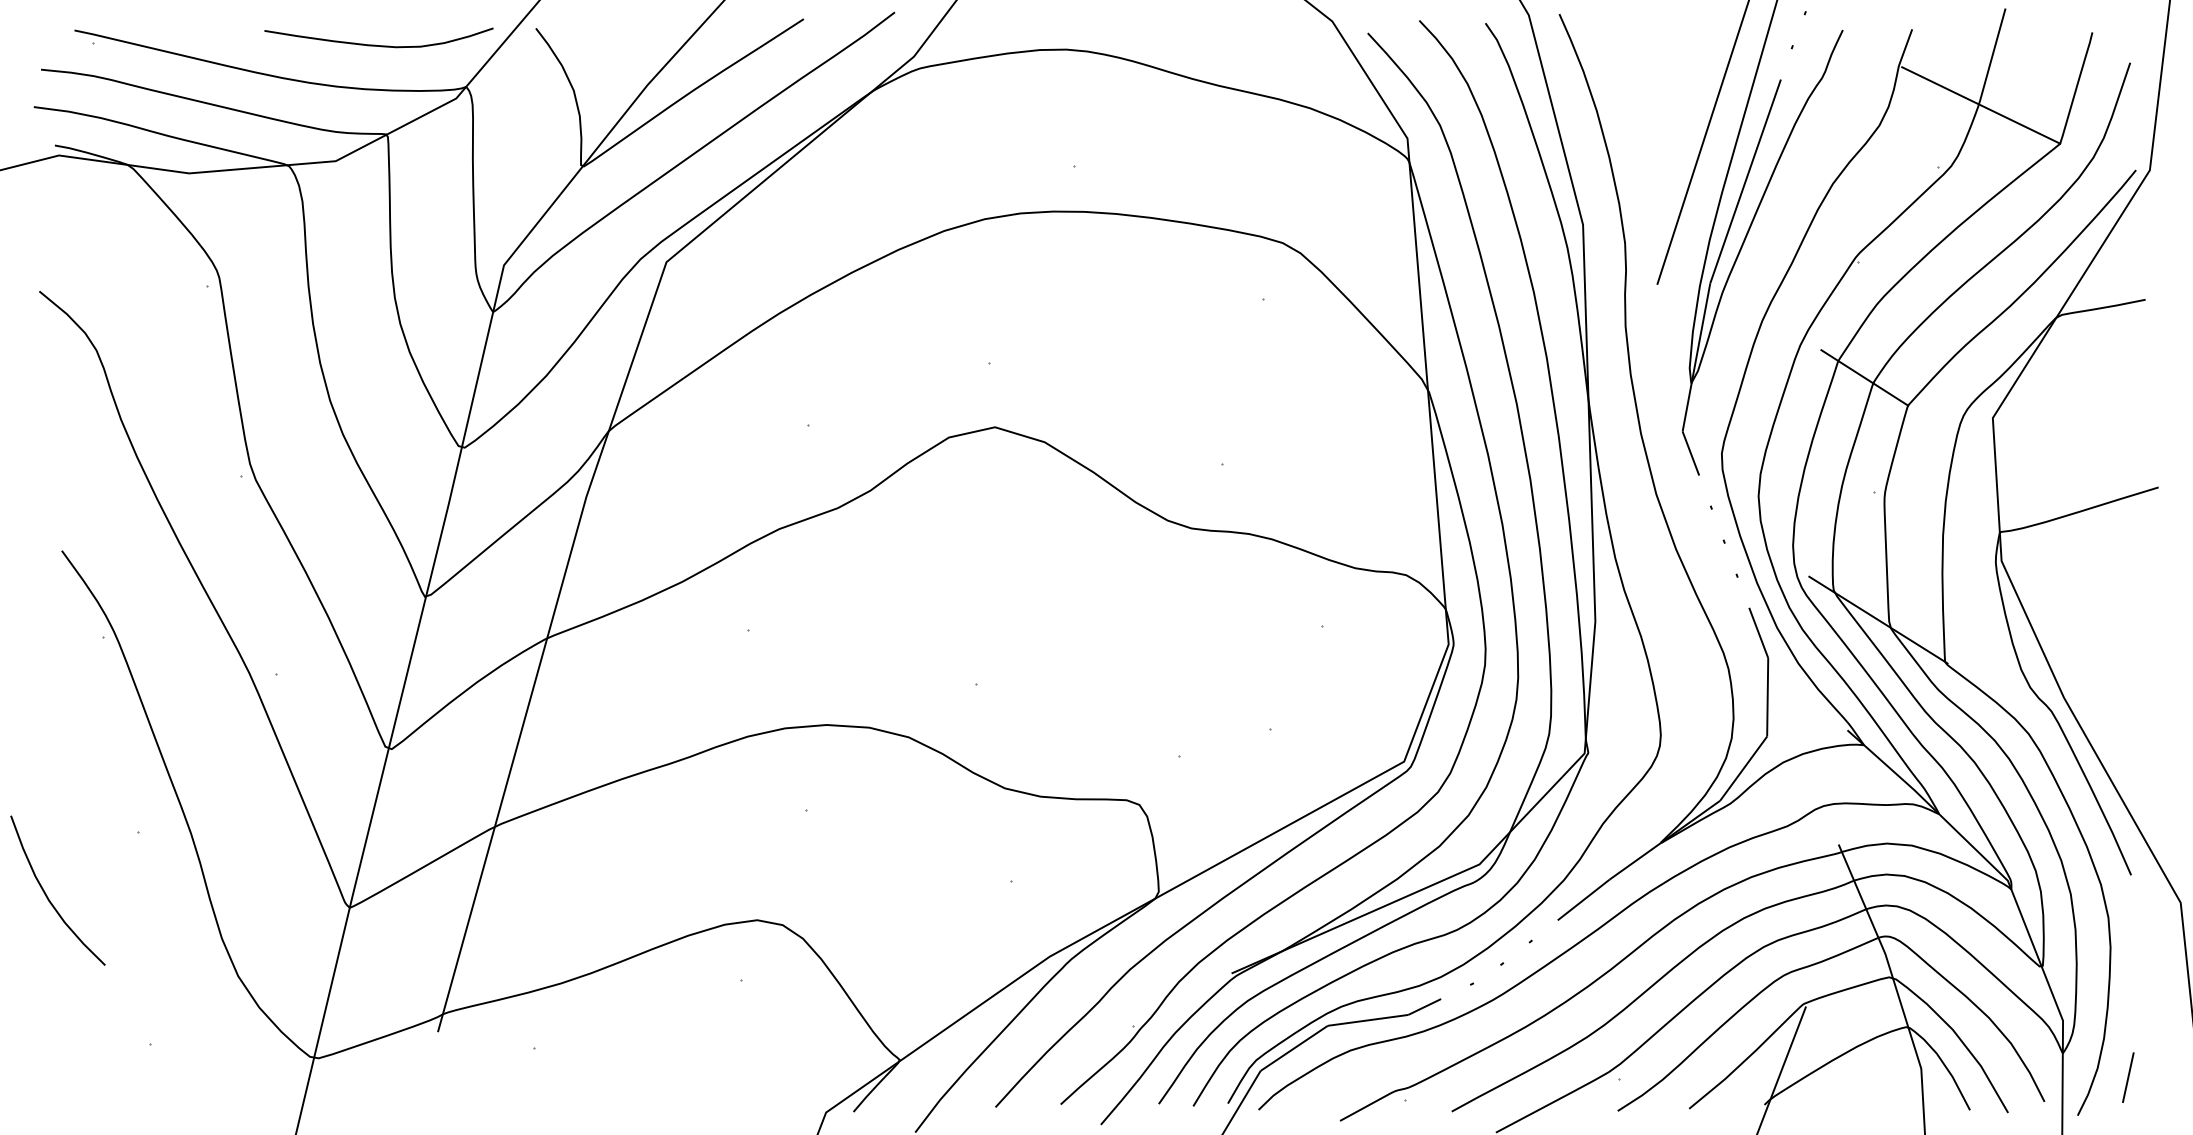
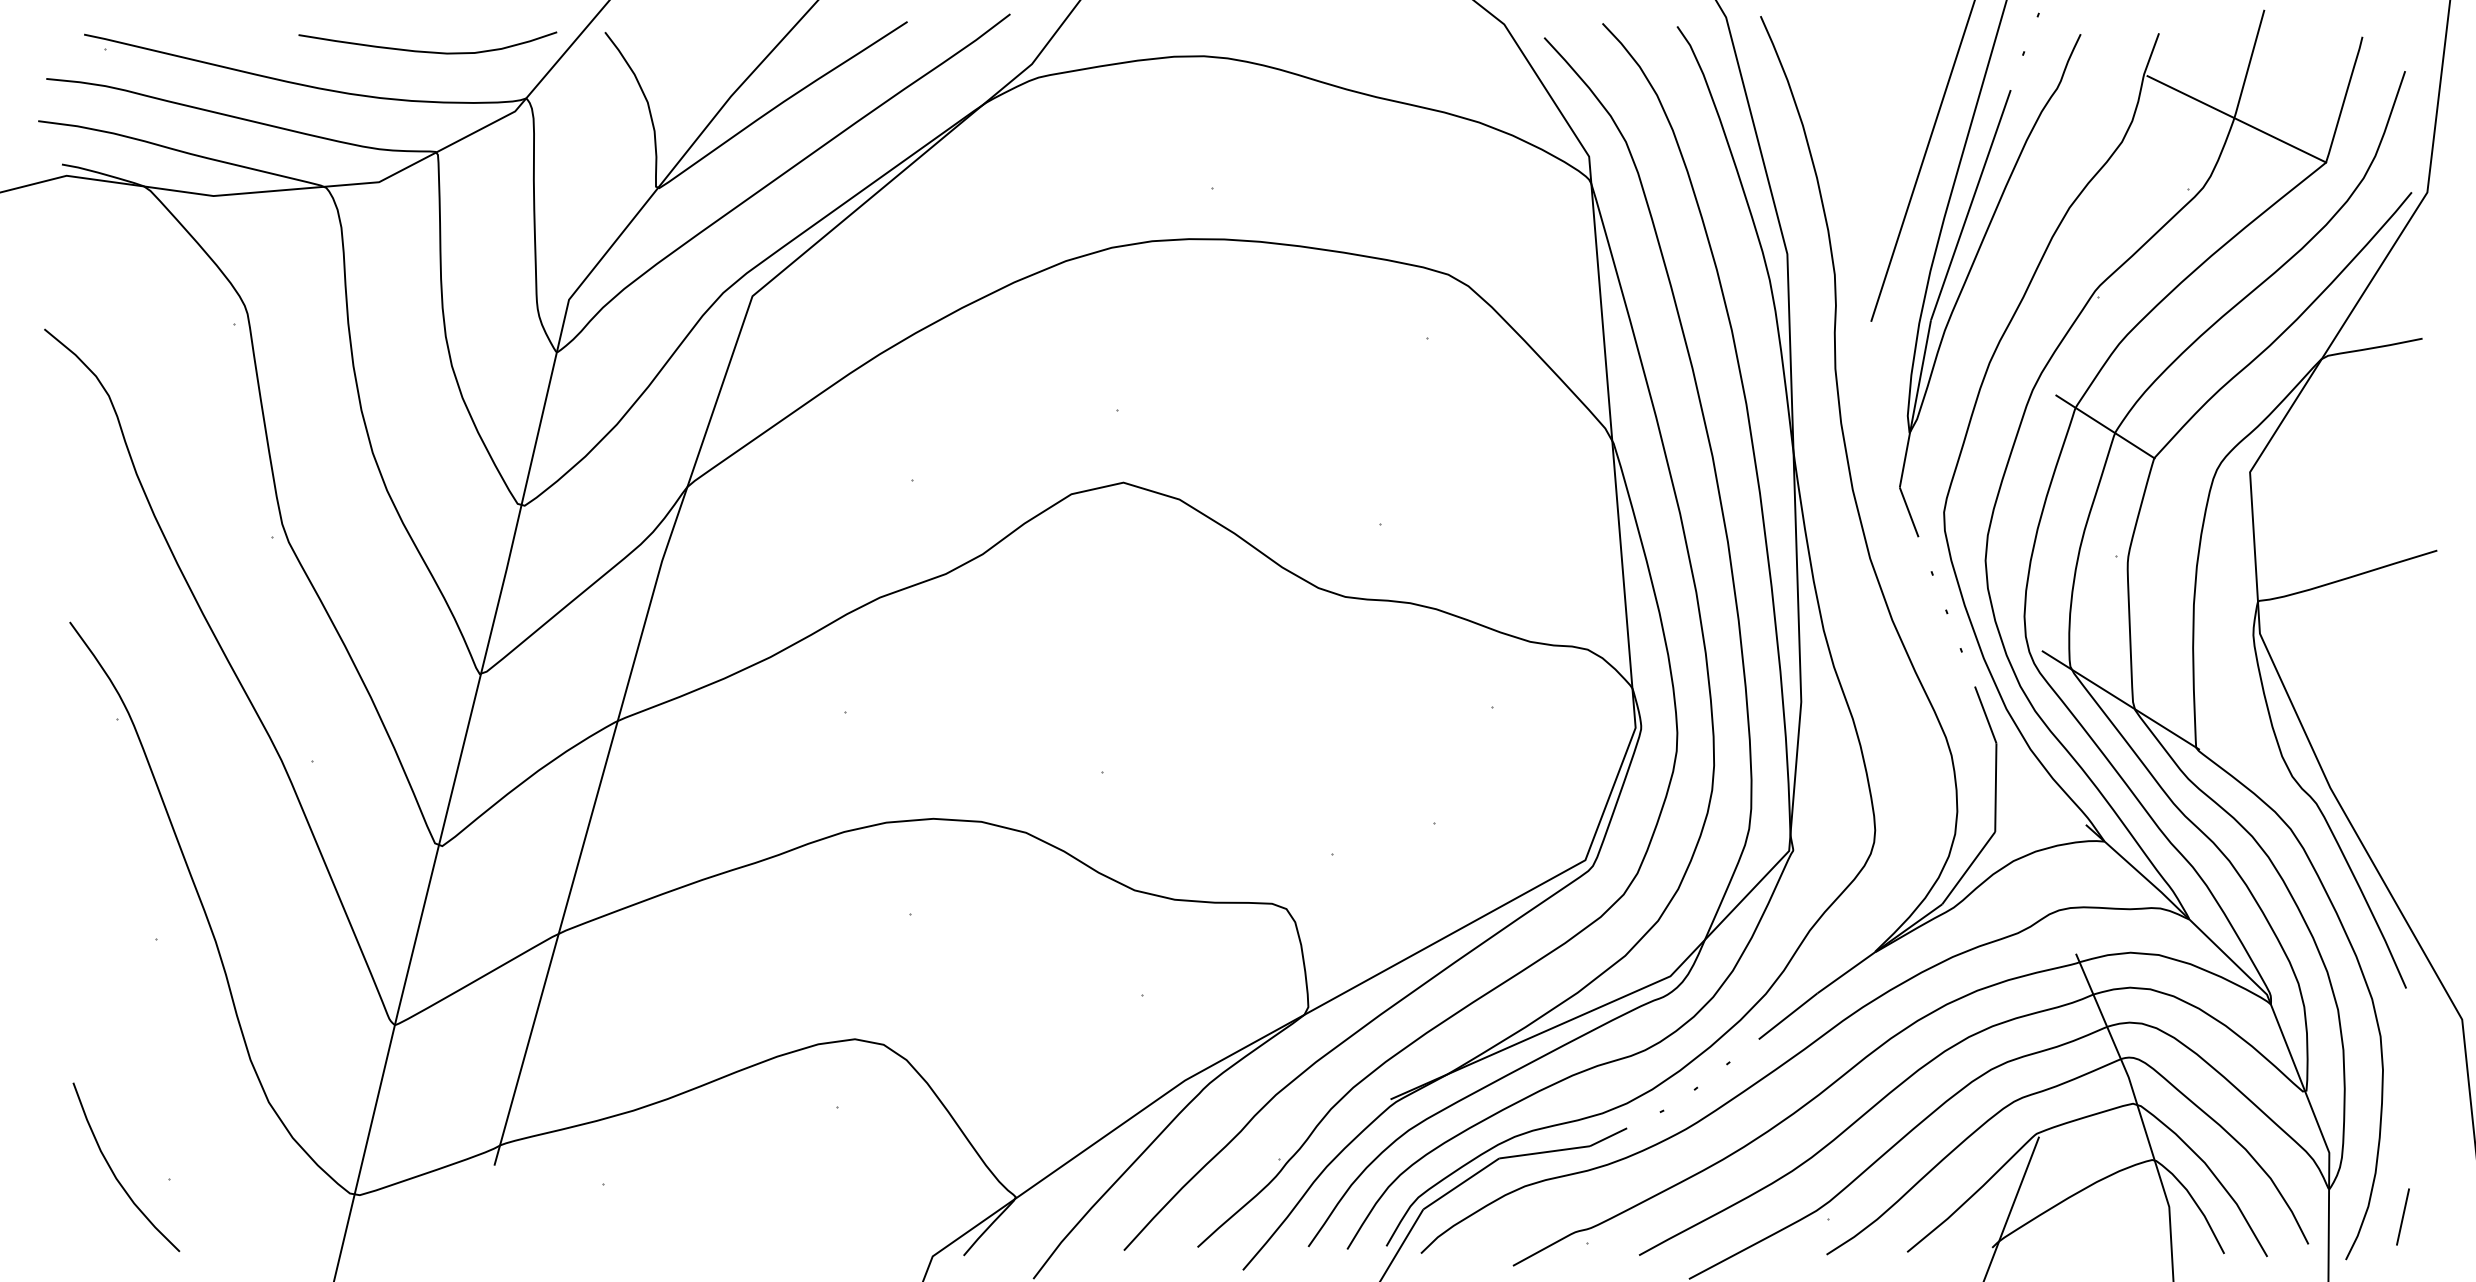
curve: (47, 895) -> (114, 1172), moved

